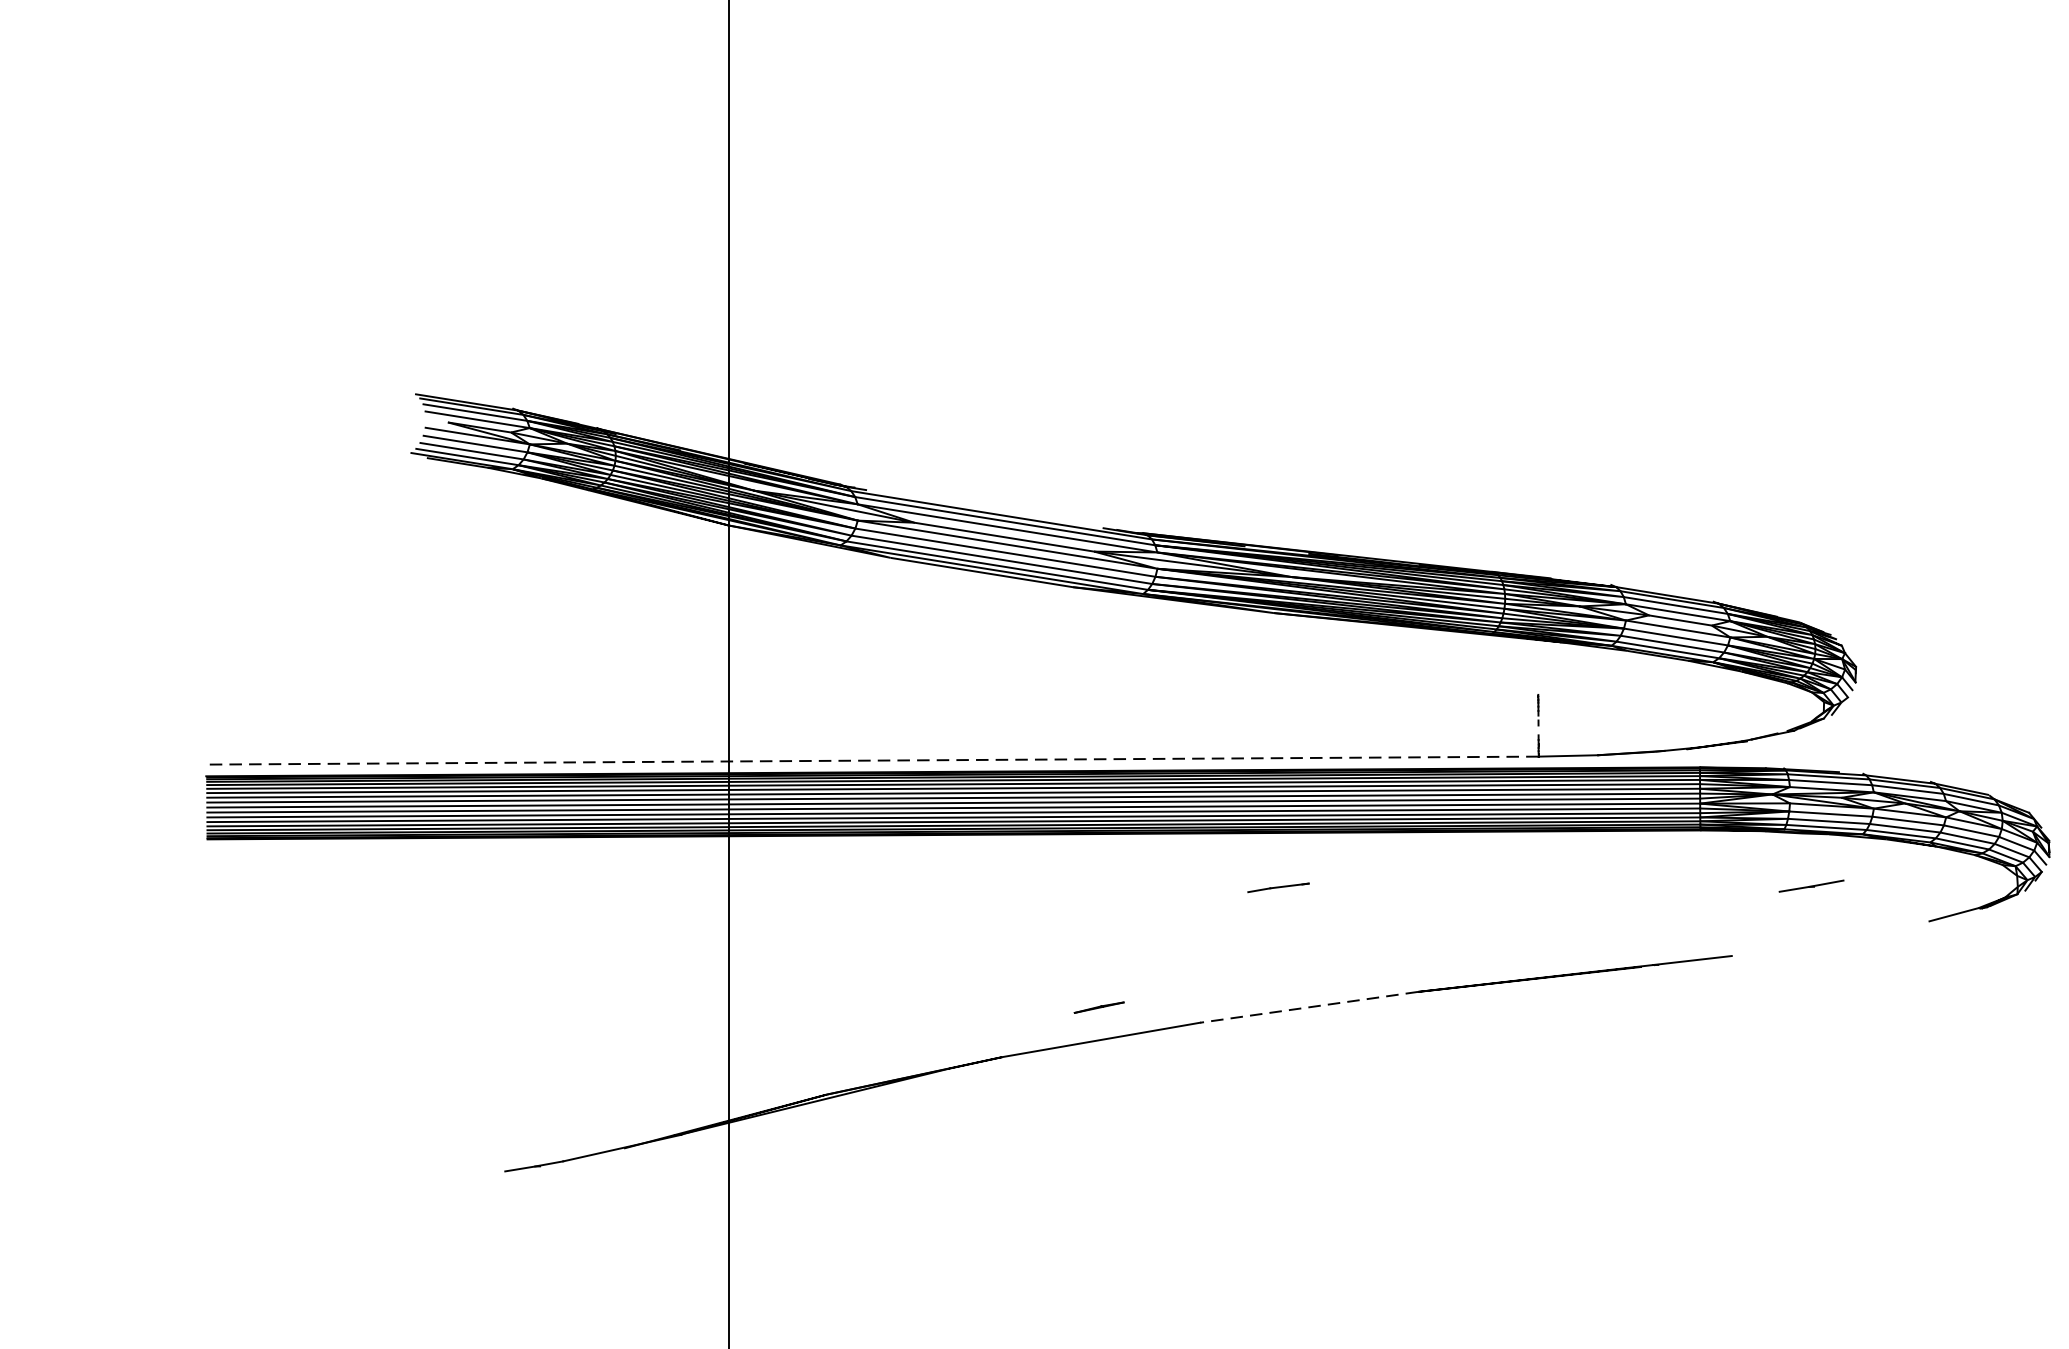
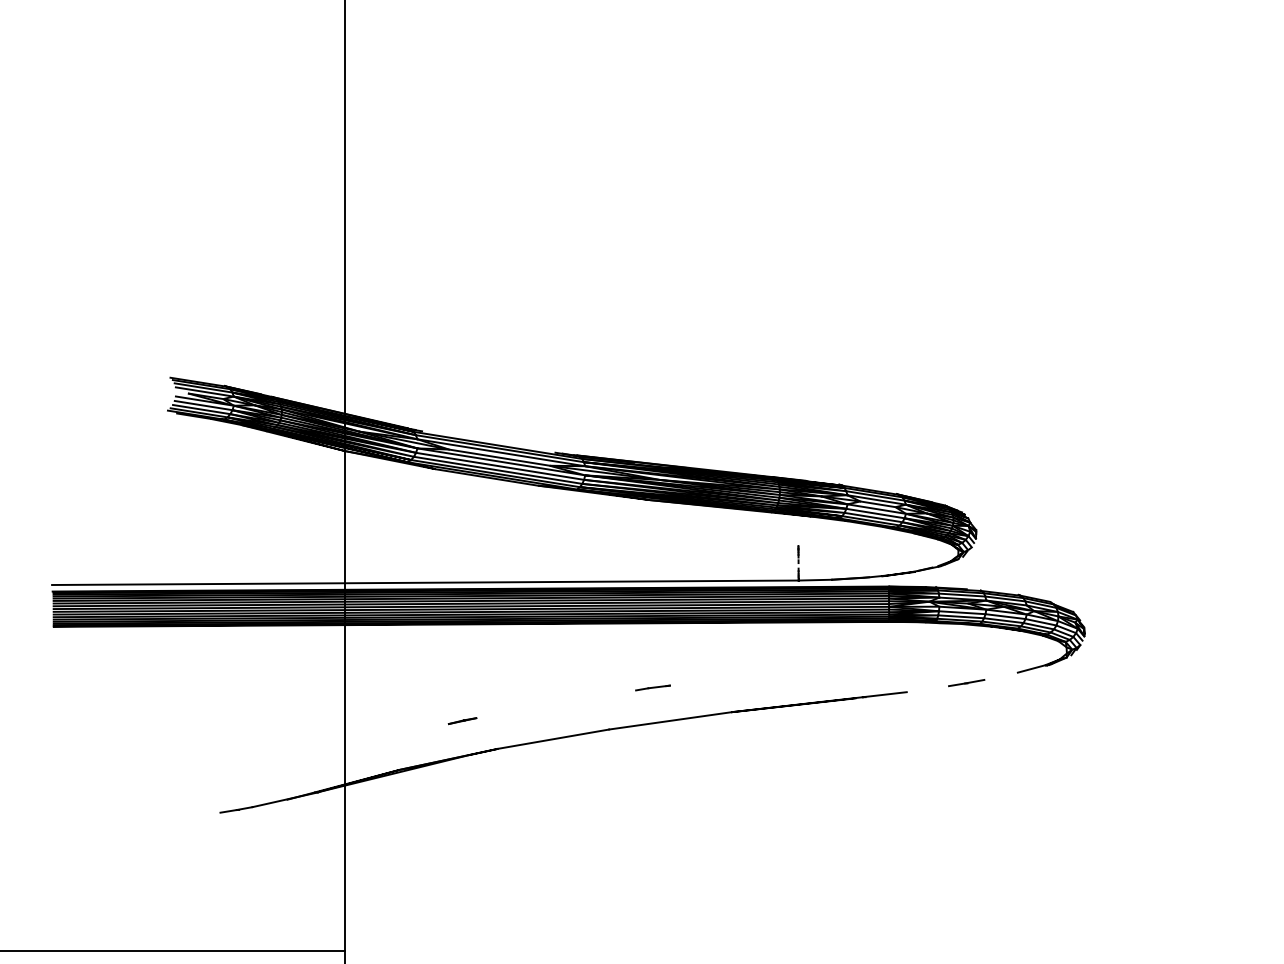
line: (870, 760) -> (424, 582), dashed -> solid
line: (1277, 886) -> (652, 687), moved
line: (1811, 886) -> (966, 683), moved
line: (1309, 1006) -> (670, 720), dashed -> solid
line: (1099, 1008) -> (462, 721), moved

